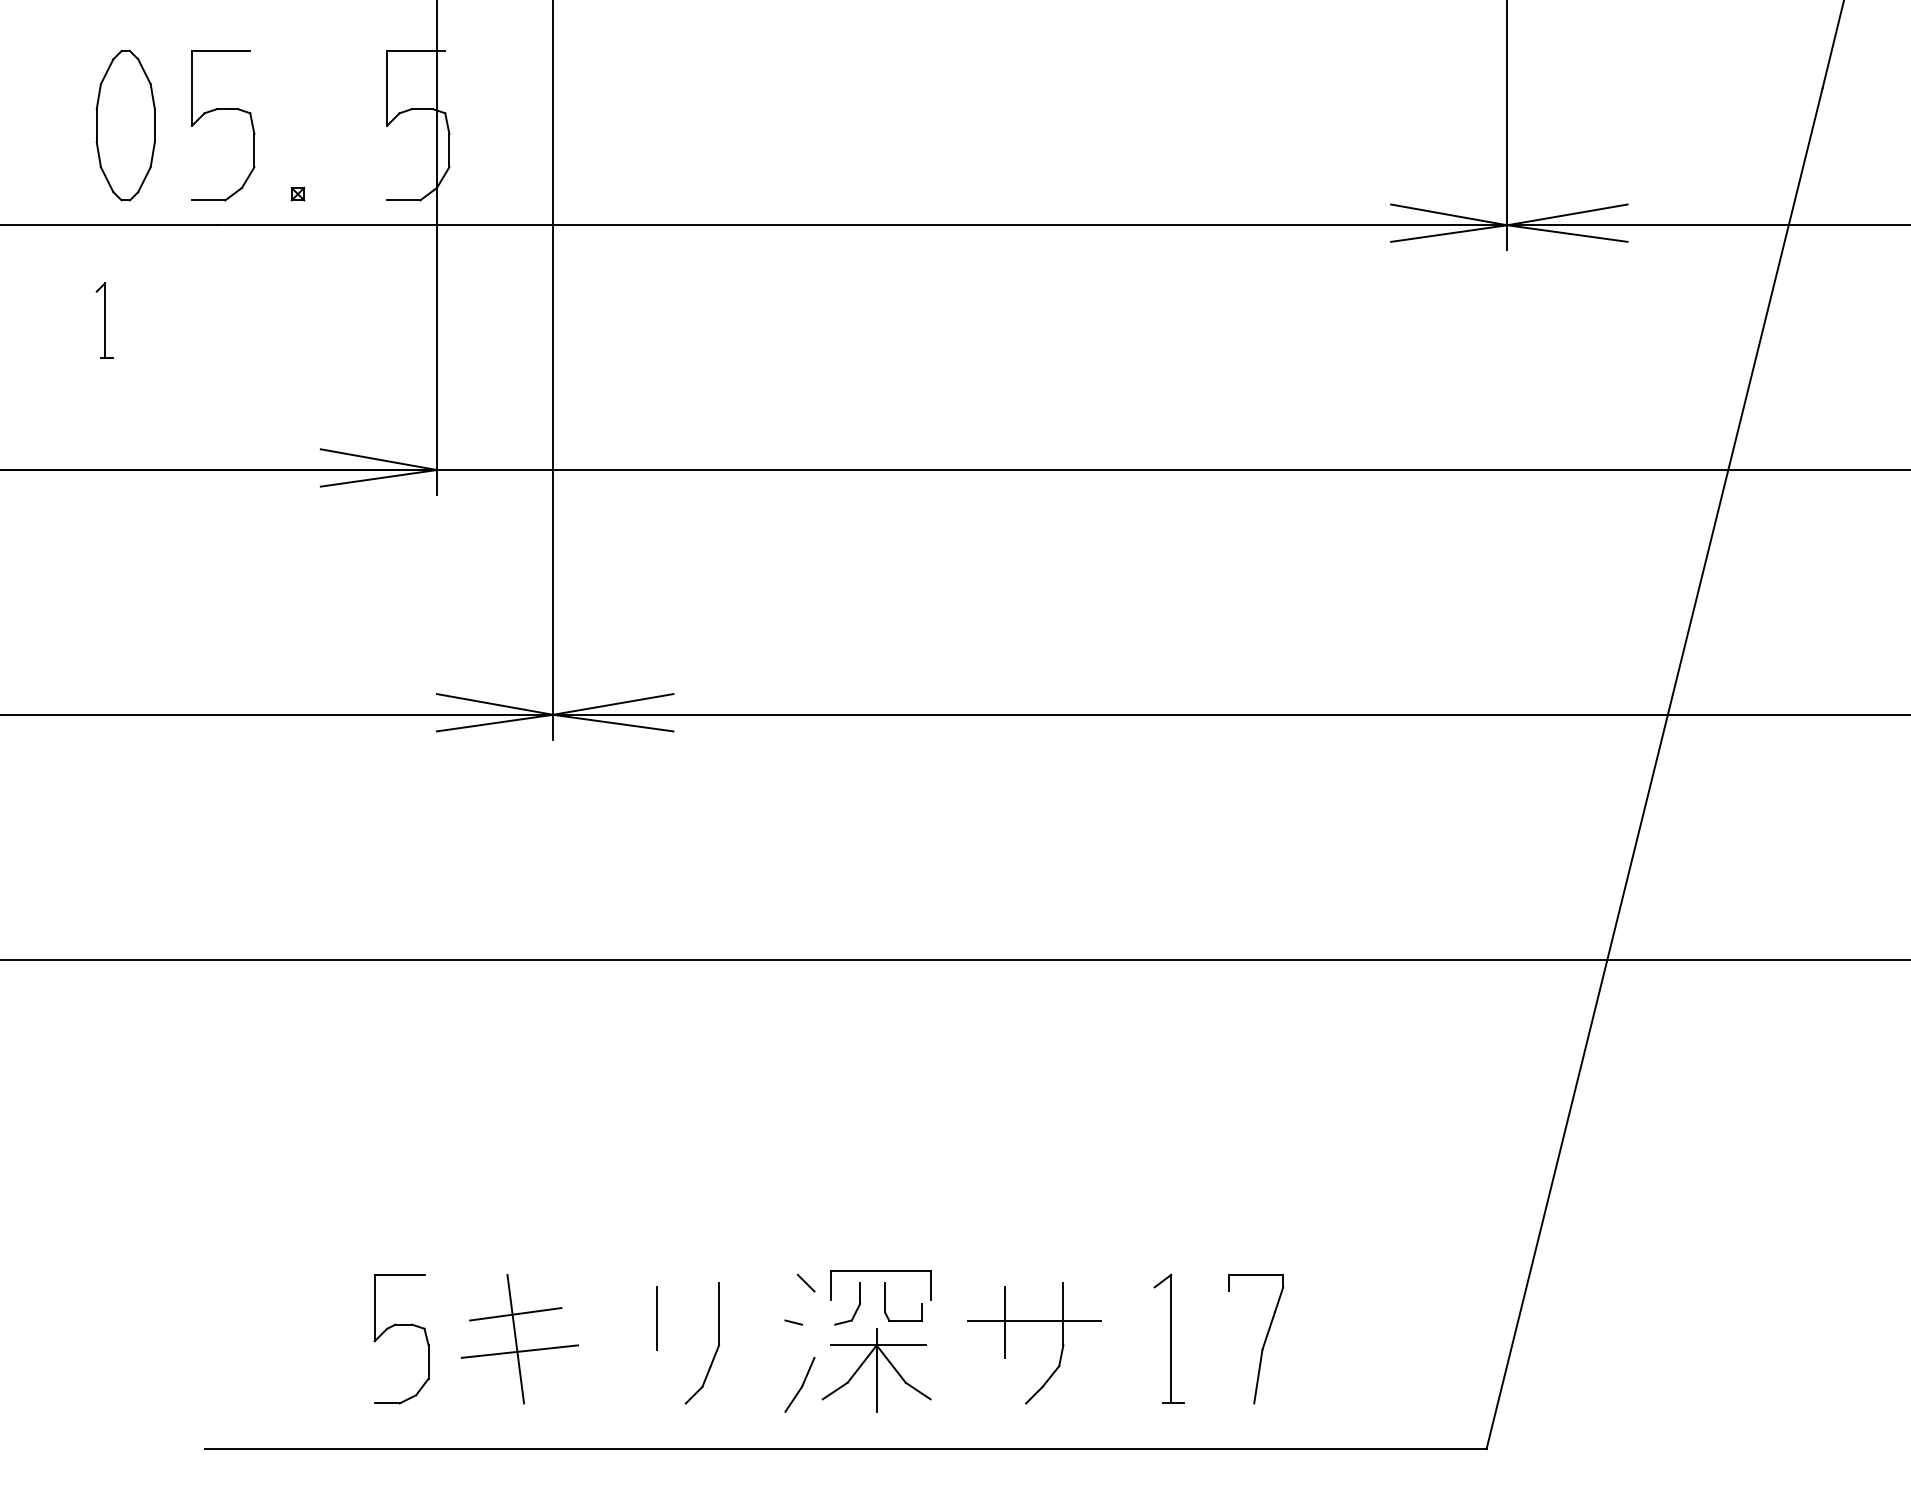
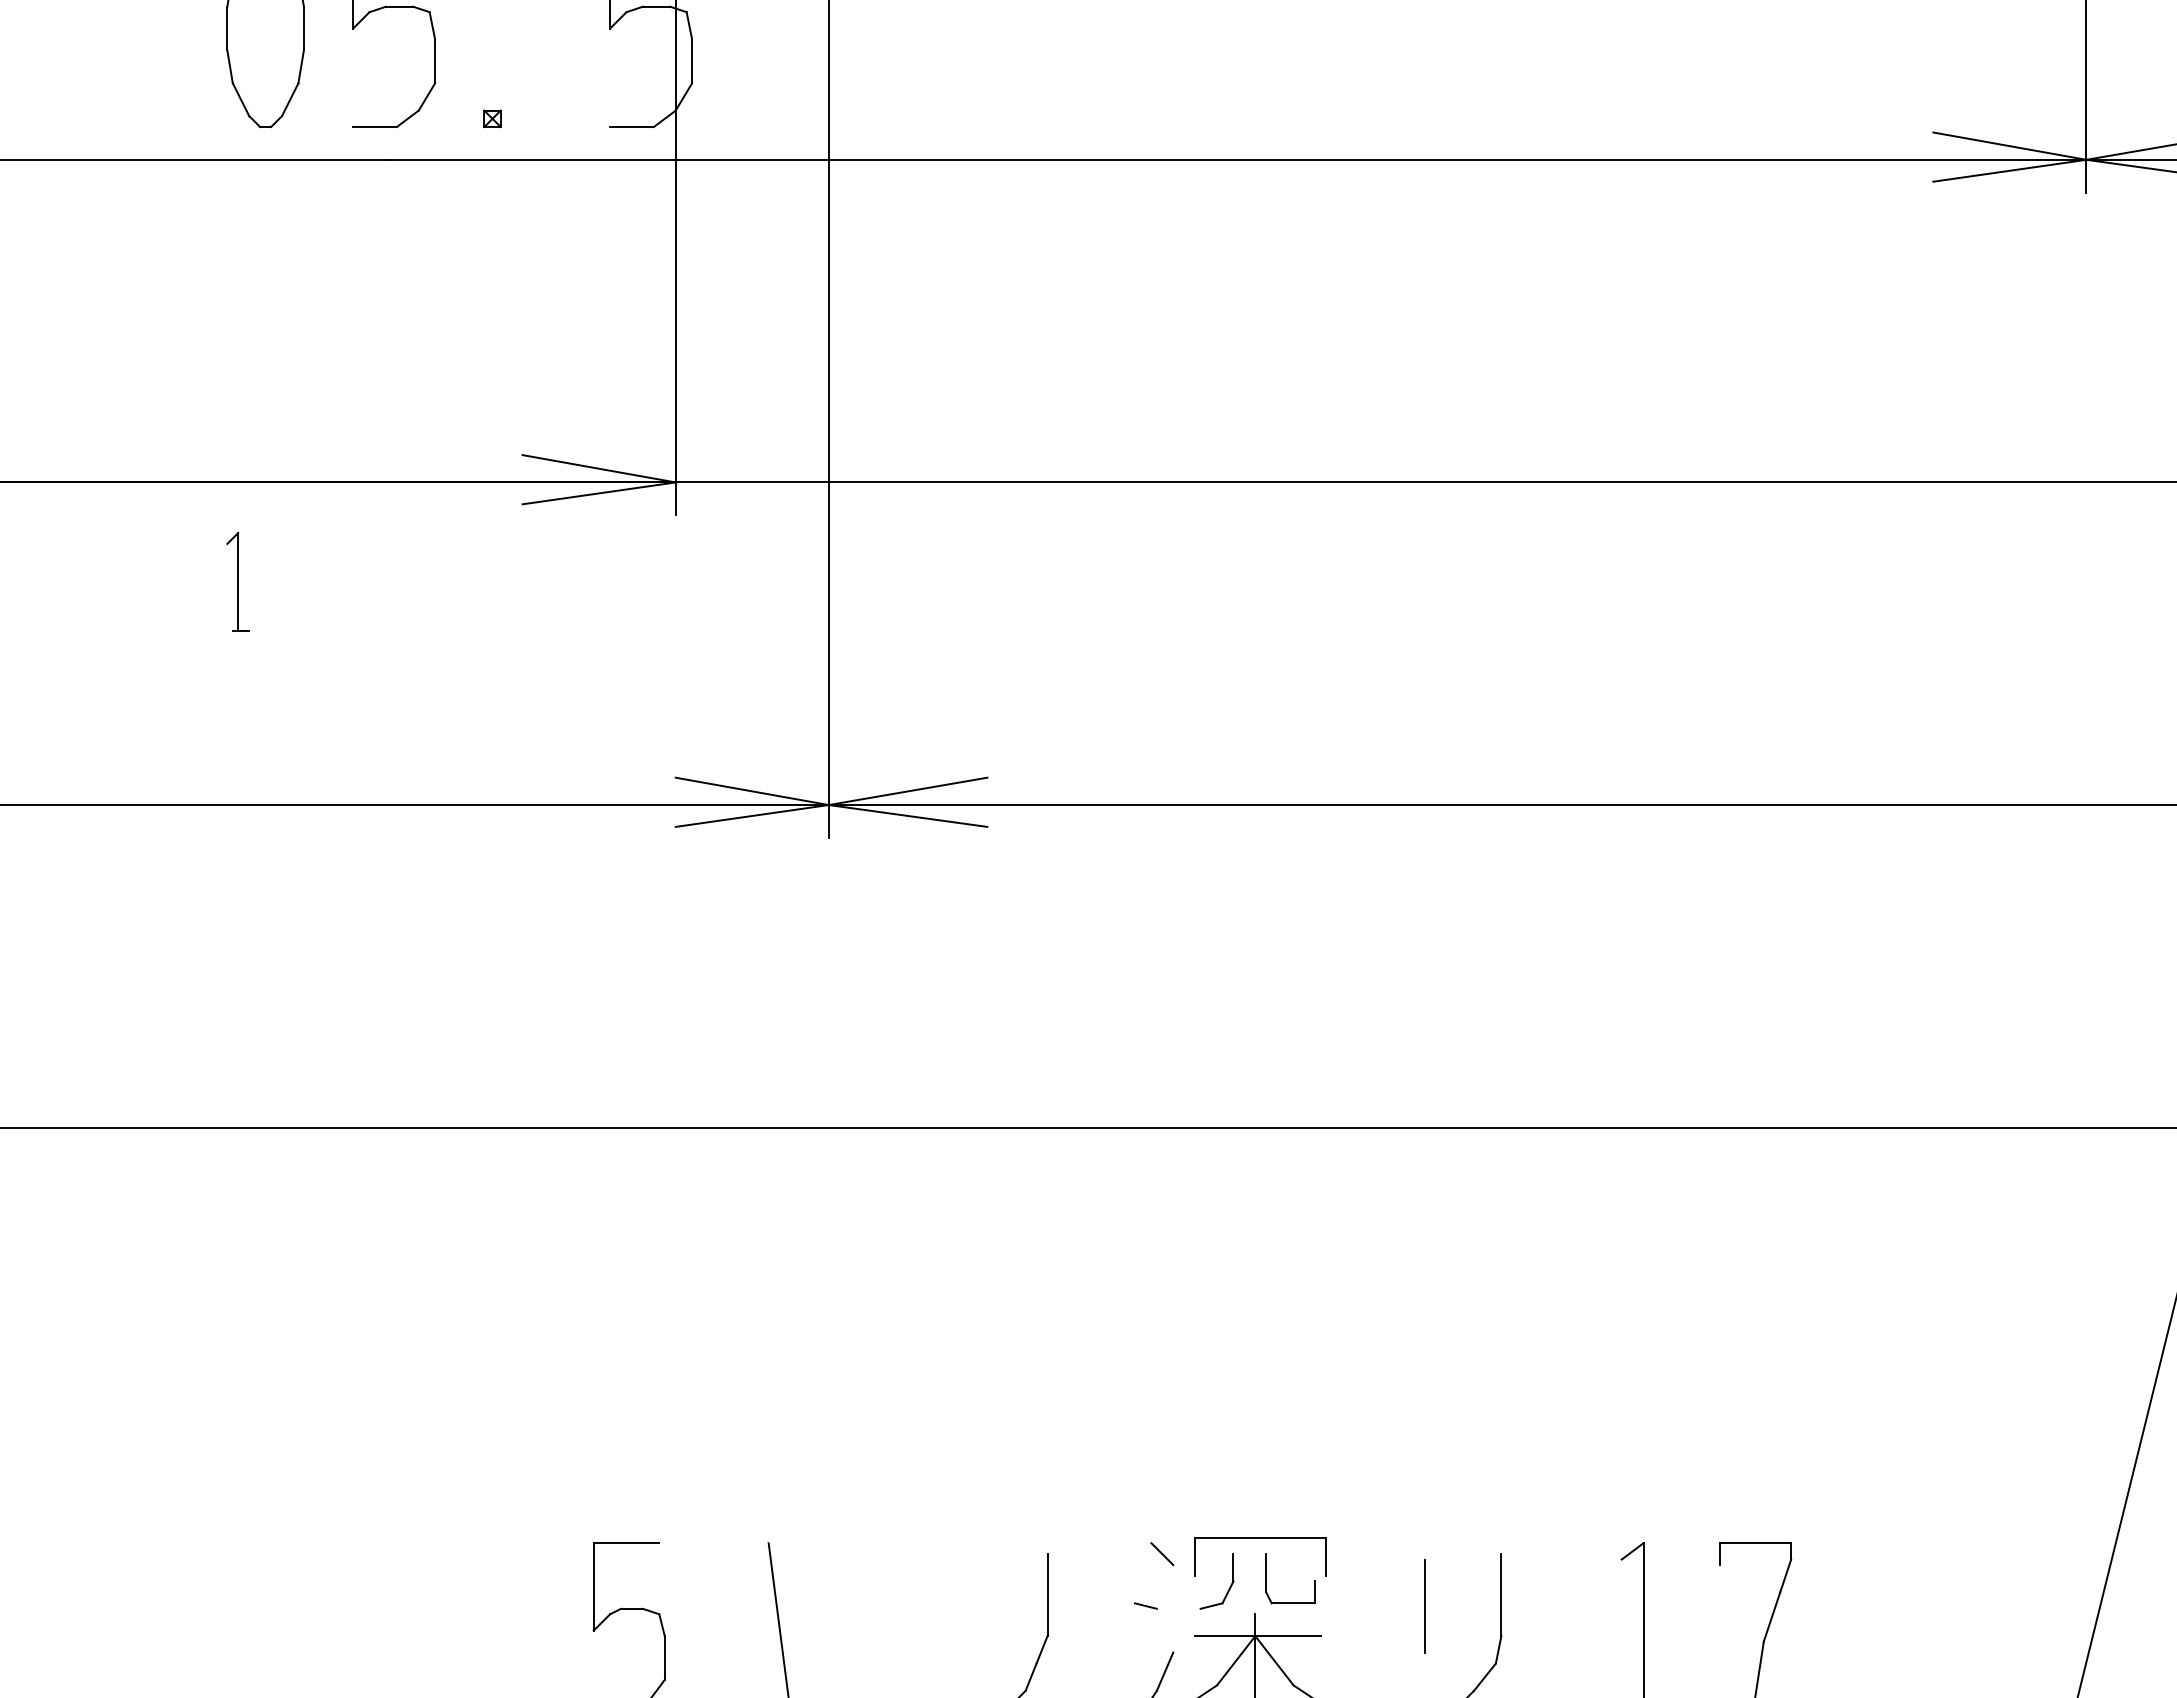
part: (104, 320) -> (237, 581), moved
line: (515, 1314) -> (779, 1595), removed
line: (656, 1318) -> (965, 1600), removed
line: (1033, 1320) -> (1461, 1603), removed
line: (519, 1351) -> (784, 1644), removed

